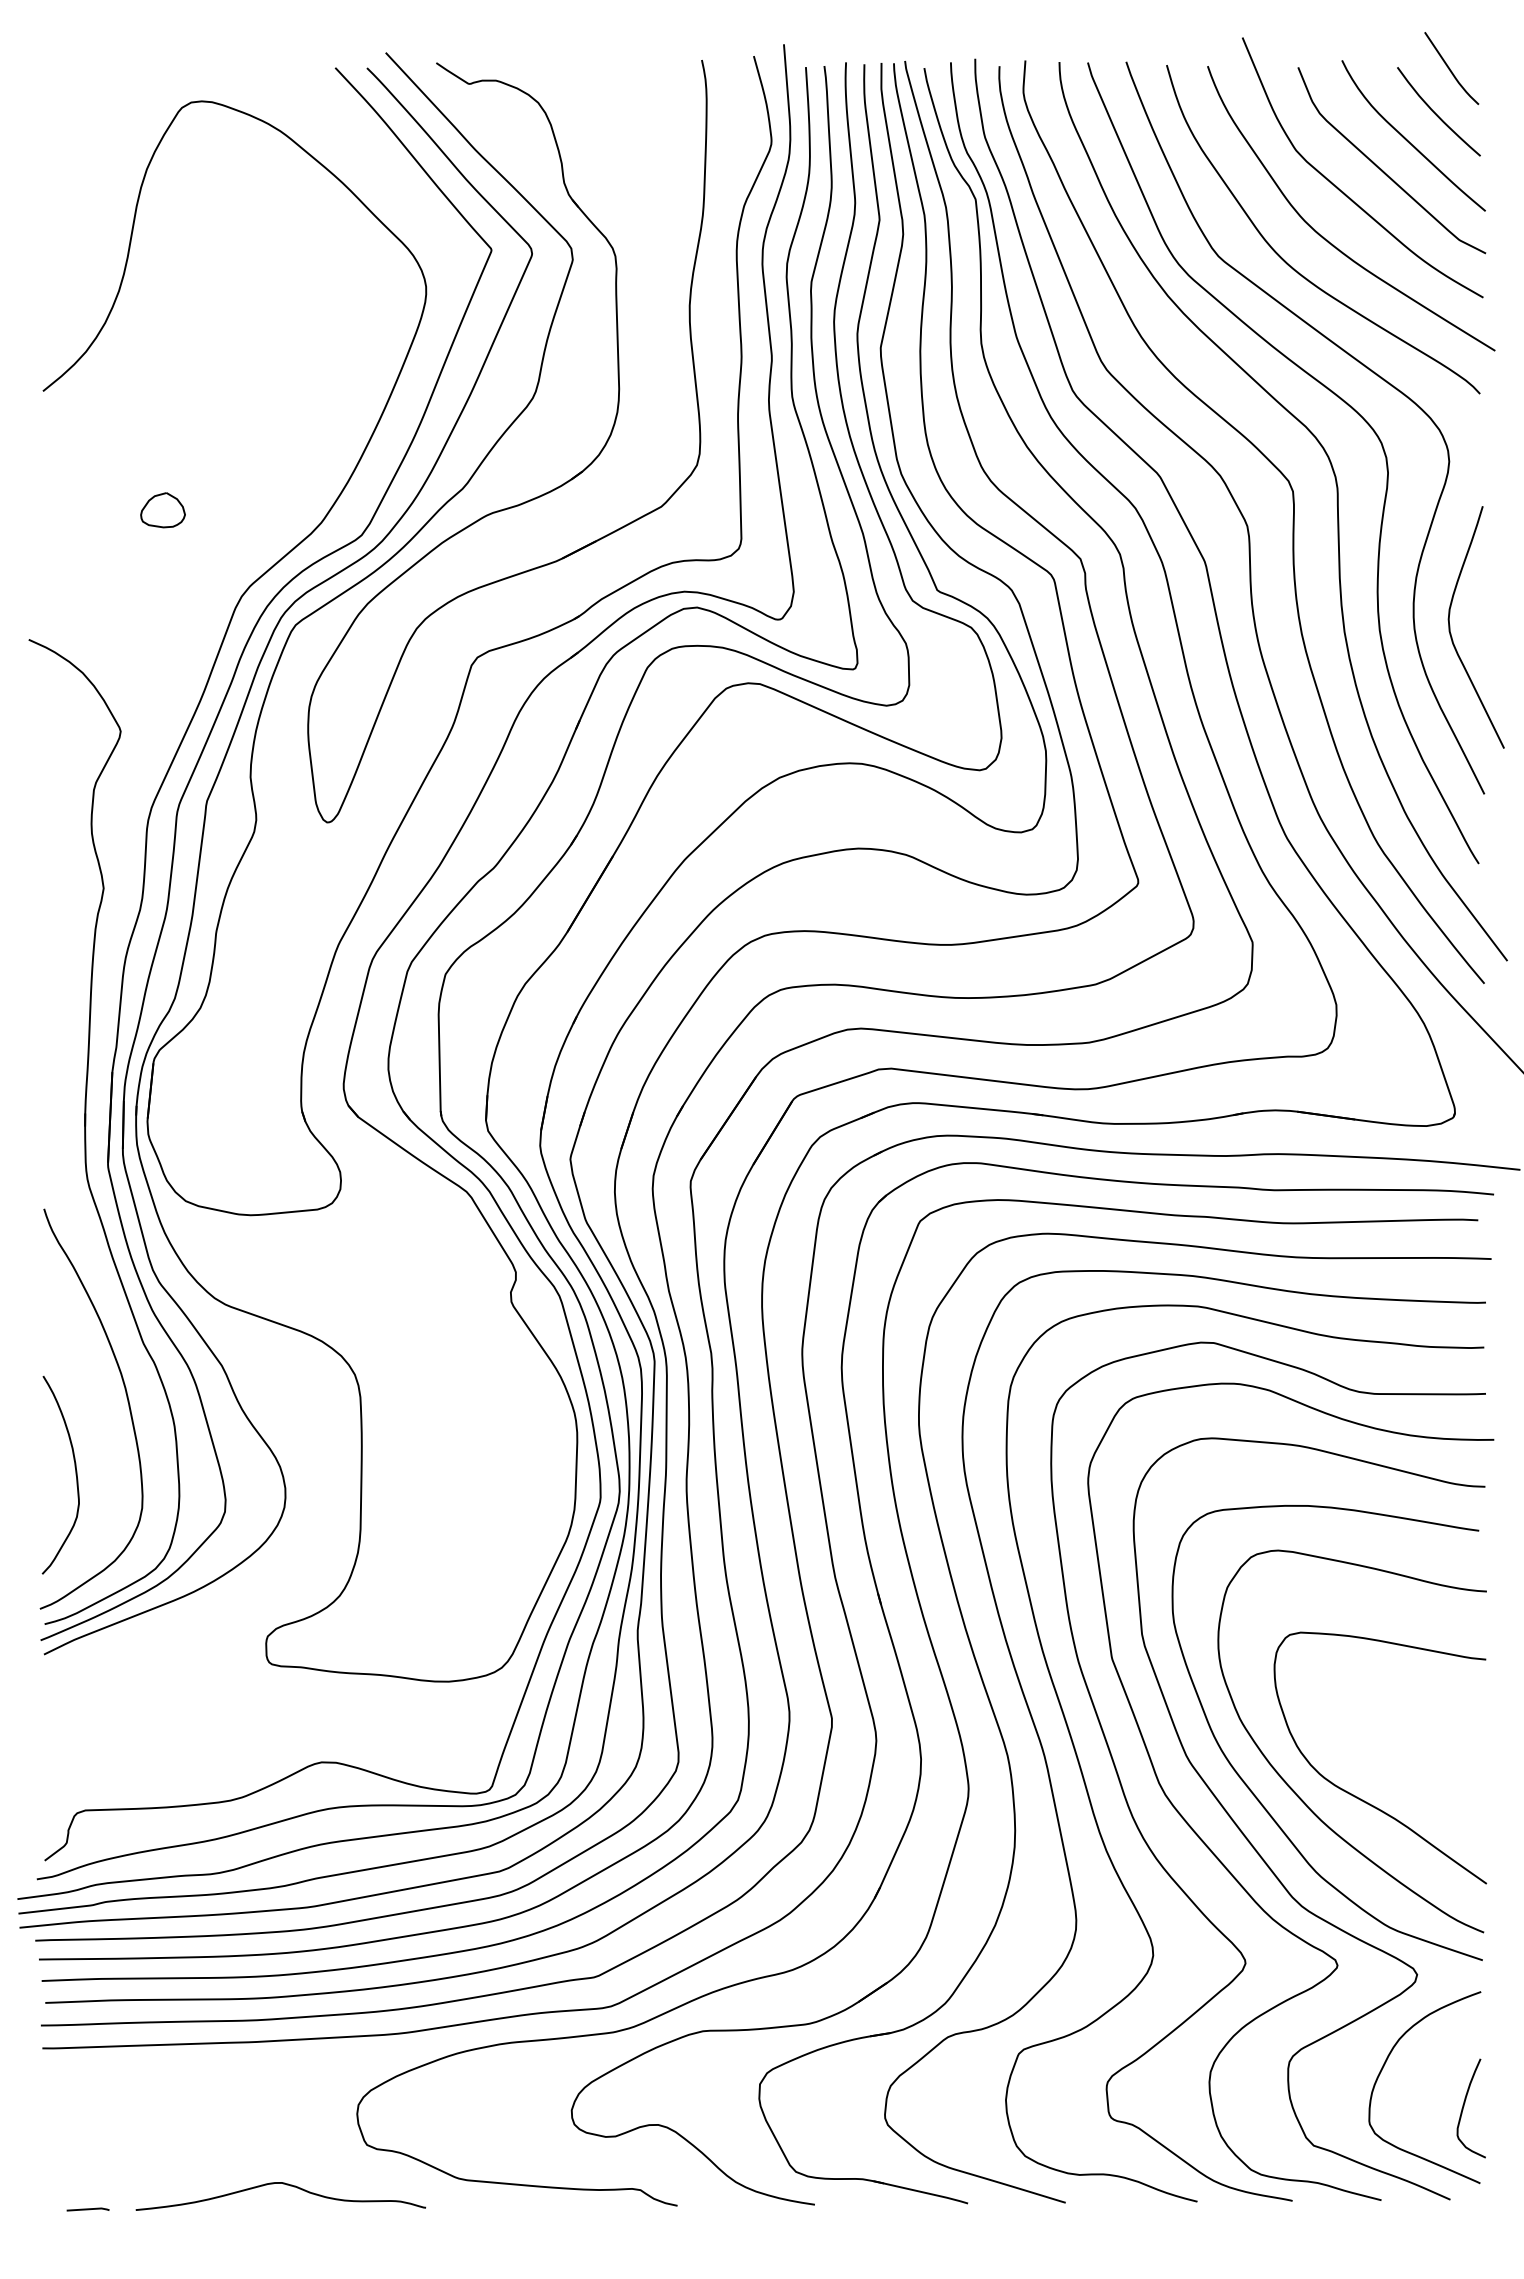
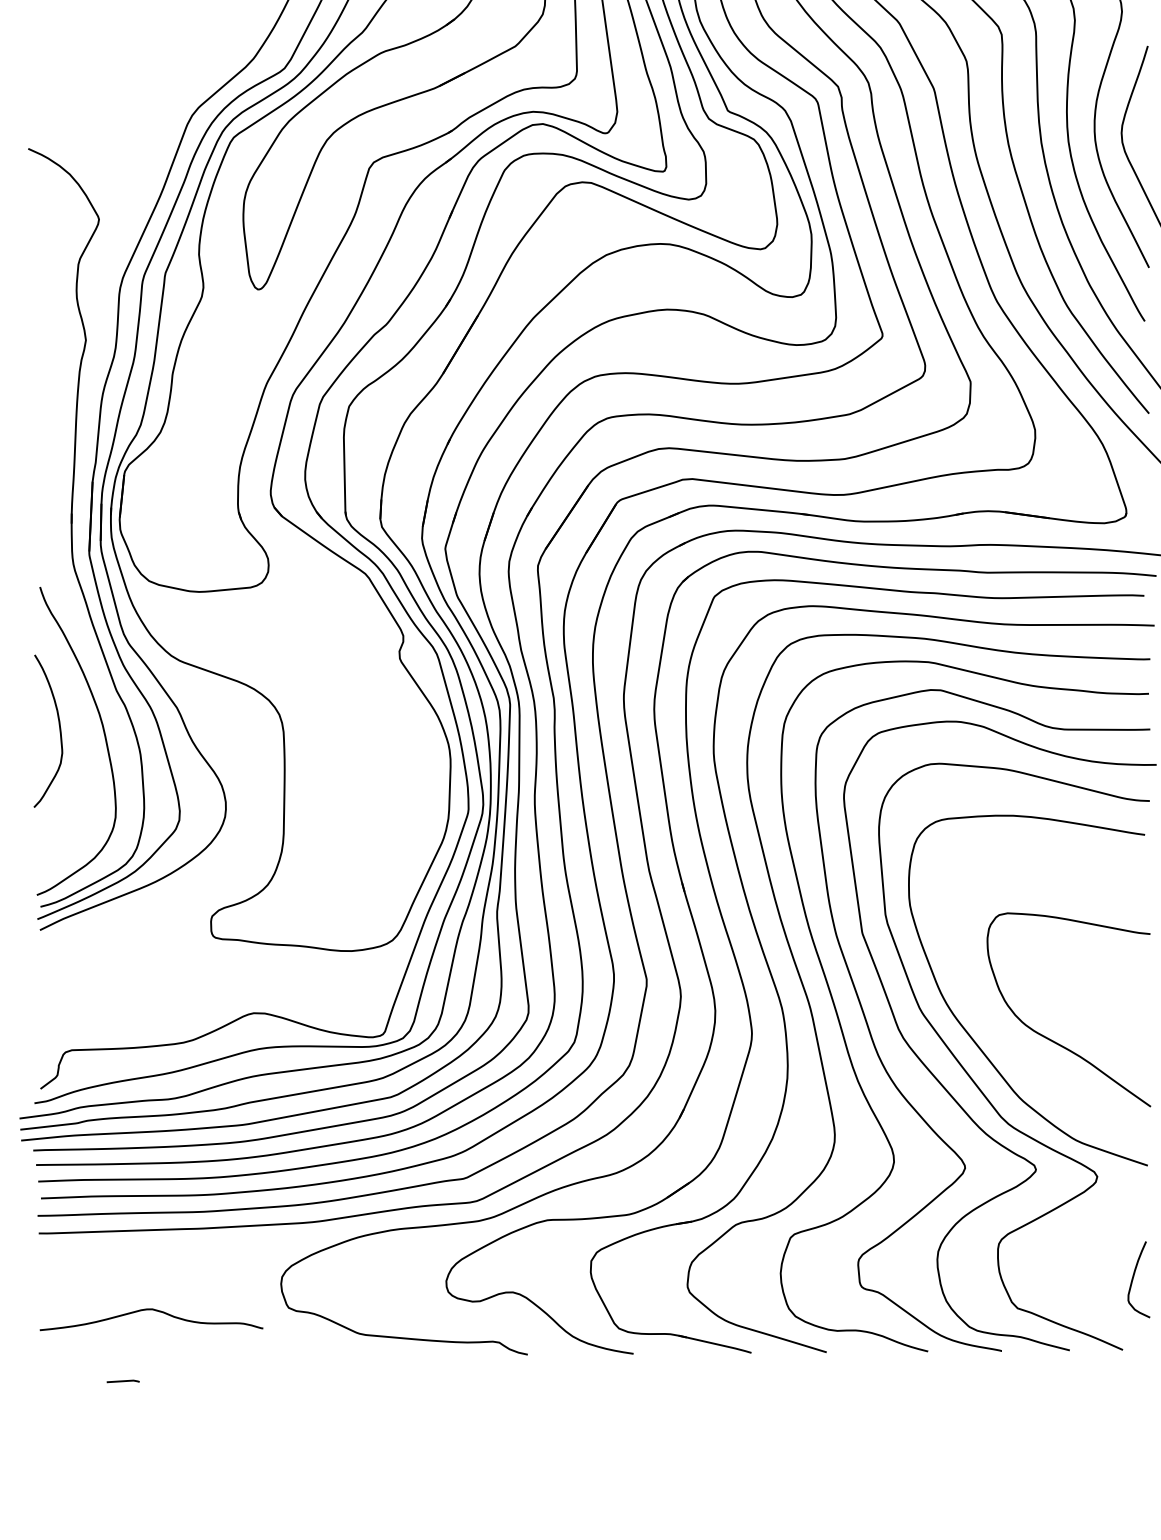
part: (162, 510) -> (131, 49), removed
curve: (75, 1475) -> (59, 731), moved
curve: (1295, 1791) -> (1003, 1035), removed
curve: (1384, 2066) -> (1072, 1247), removed
part: (283, 2184) -> (153, 1310), moved
curve: (87, 2209) -> (122, 1381), moved

